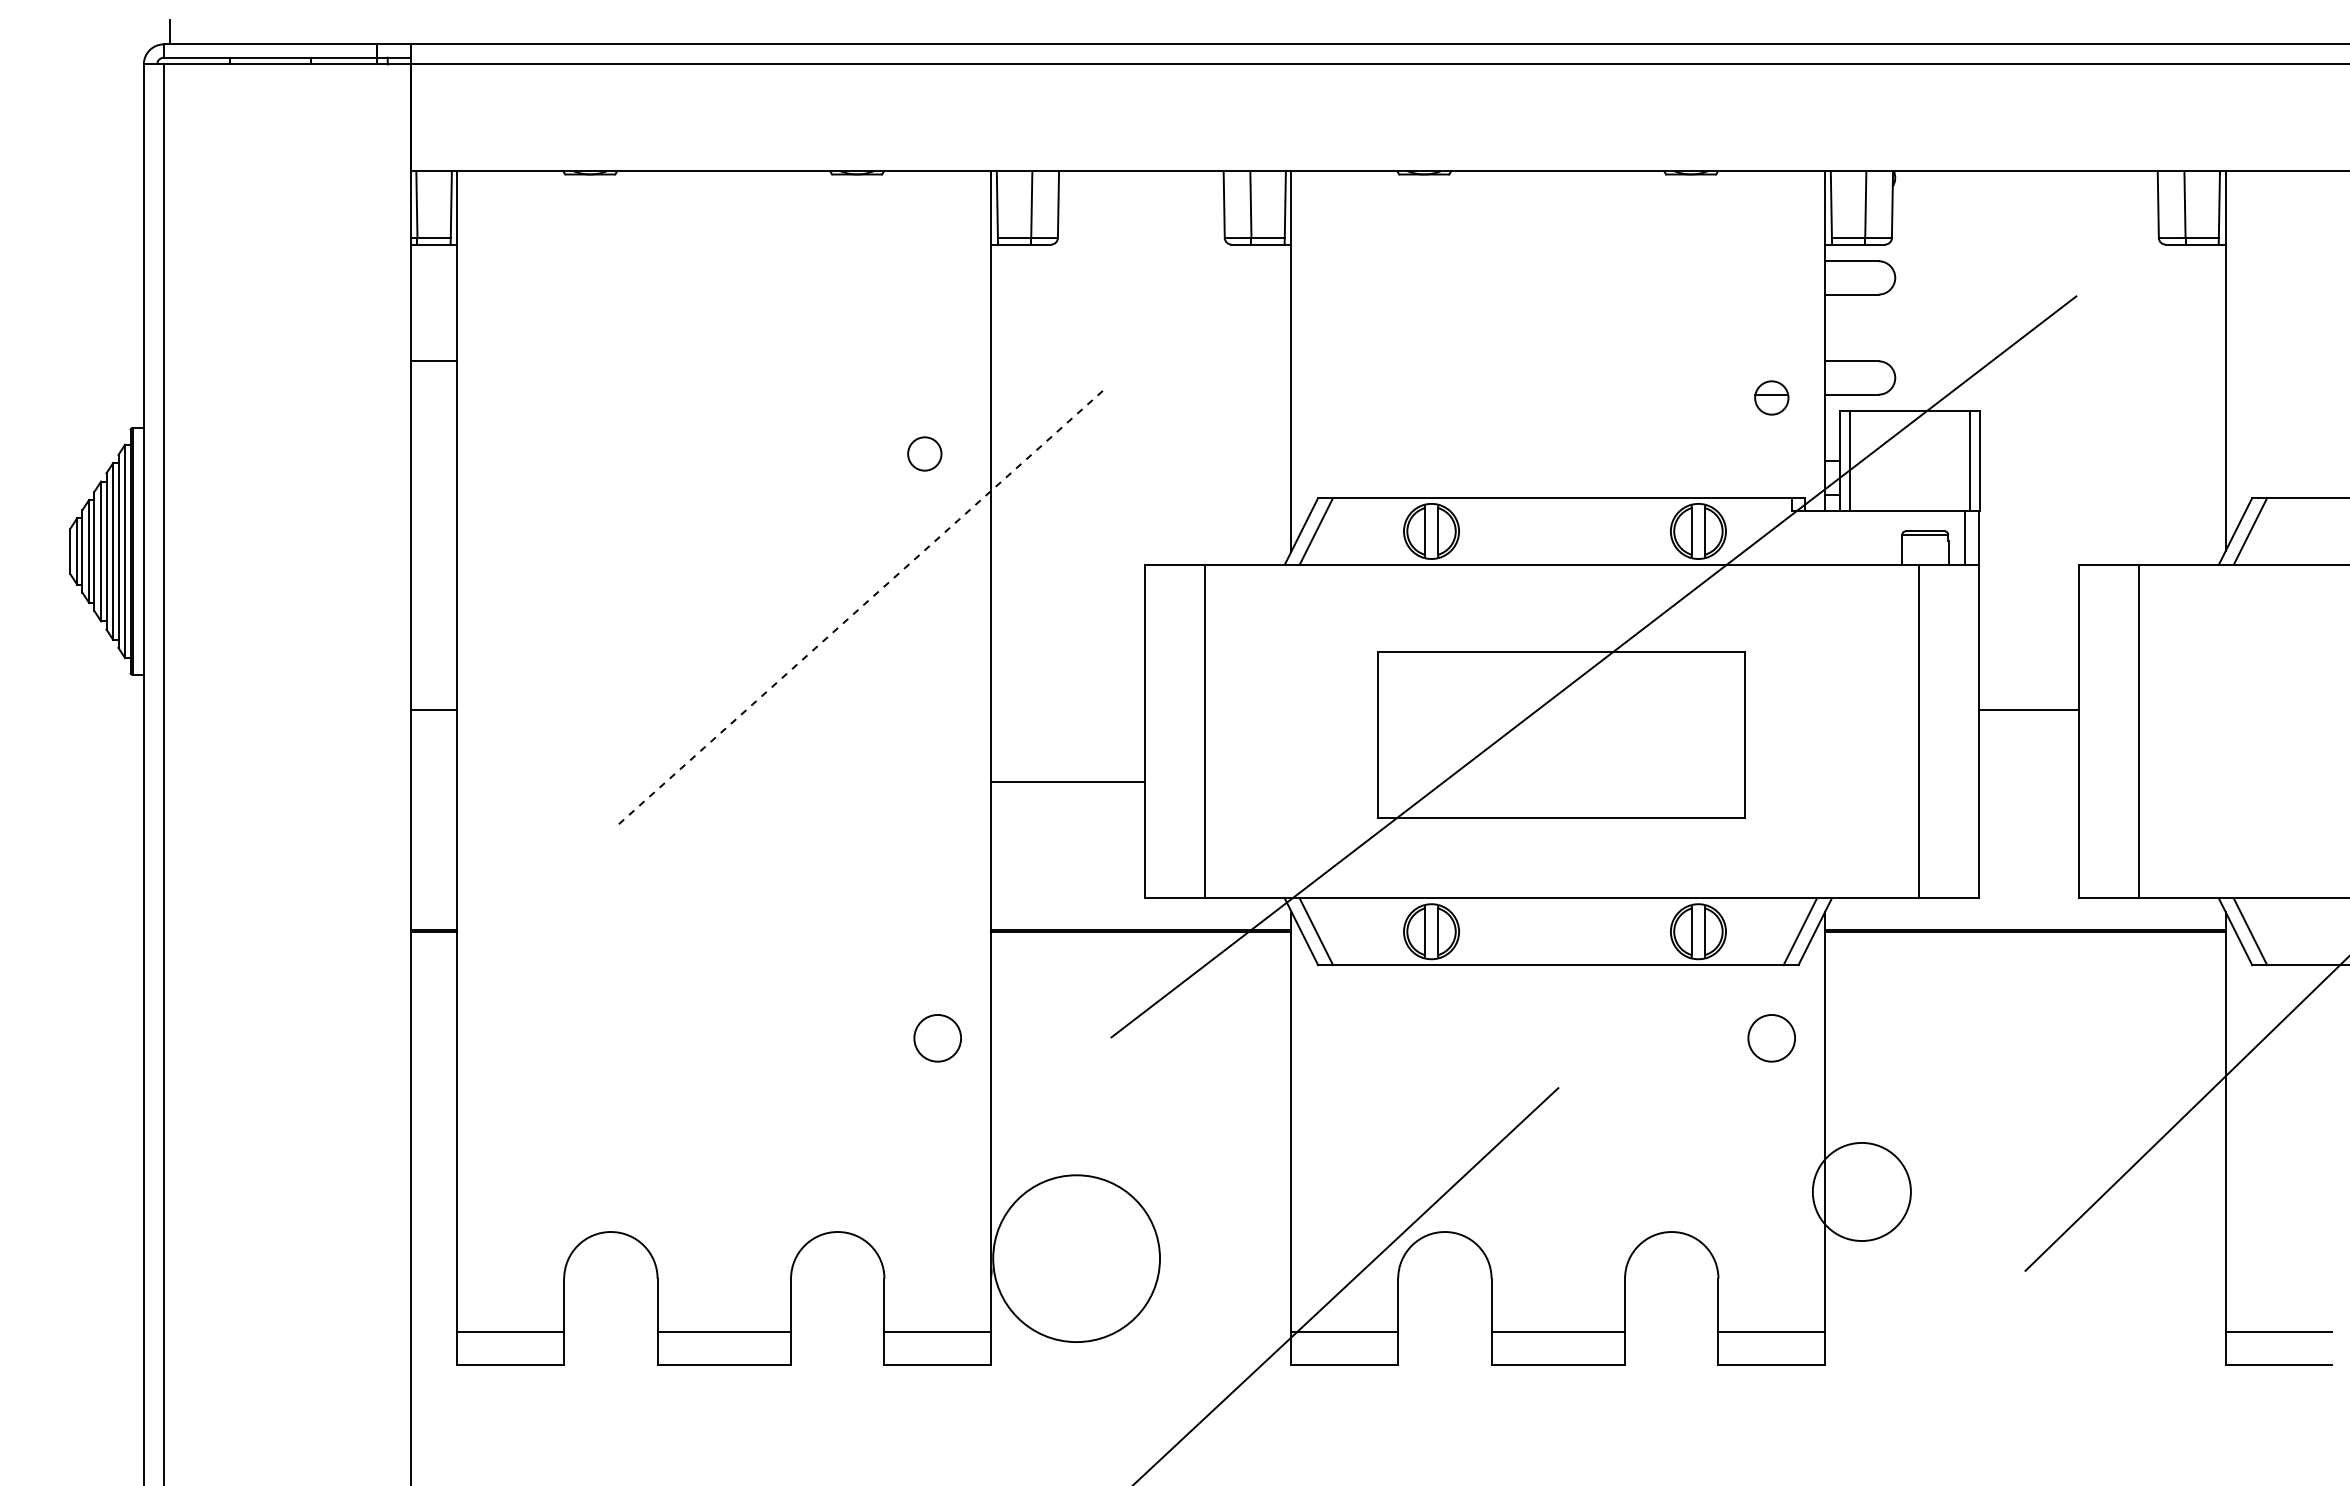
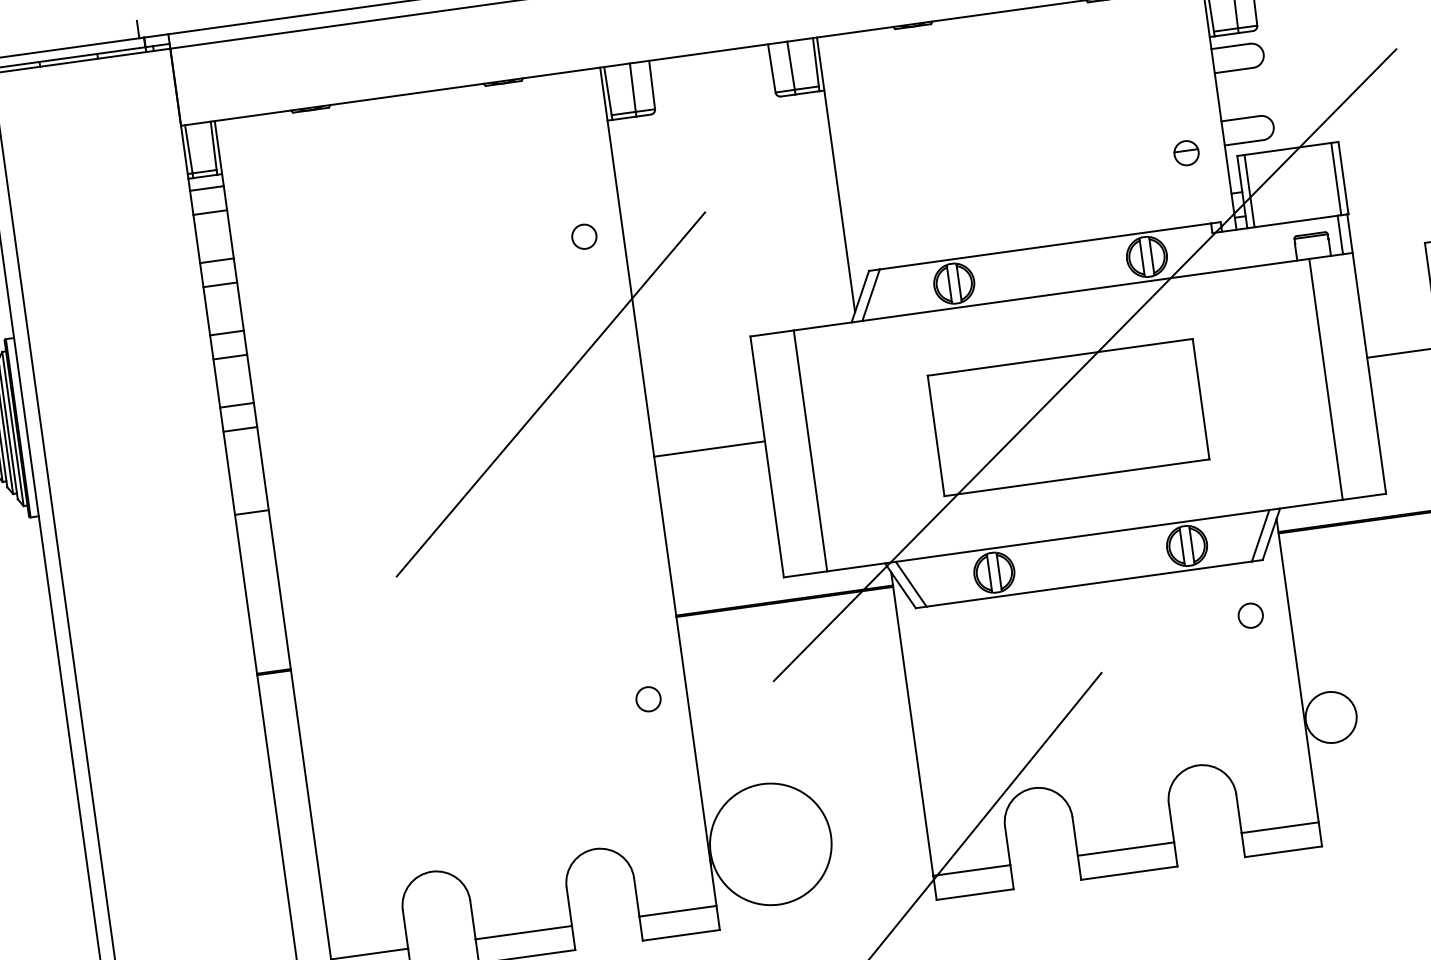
line: (370, 32) -> (138, 29), added
line: (433, 261) -> (206, 188), added
line: (433, 294) -> (209, 212), added
line: (433, 394) -> (219, 284), added
circle: (924, 453) -> (584, 236), moved
line: (433, 461) -> (226, 333), added
line: (433, 494) -> (229, 356), added
line: (433, 561) -> (236, 405), added
line: (433, 594) -> (239, 429), added
line: (863, 605) -> (551, 394), dashed -> solid
line: (1067, 781) -> (709, 448), moved
circle: (937, 1038) -> (648, 699), size x0.71
circle: (1771, 1038) -> (1250, 615), size x0.71
circle: (1861, 1191) -> (1330, 717), size x0.71

